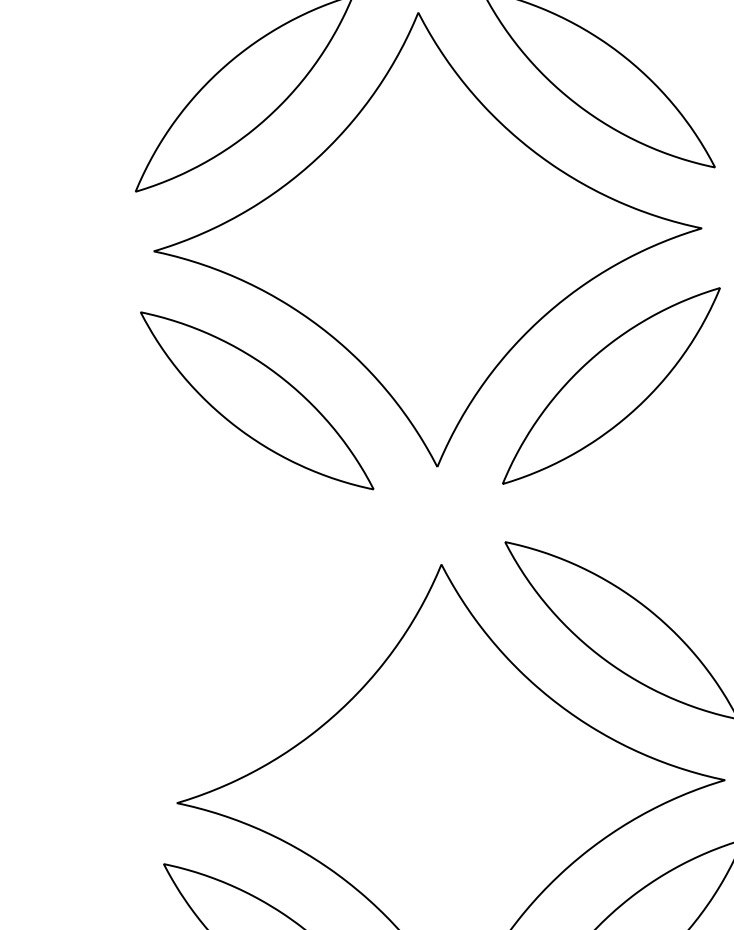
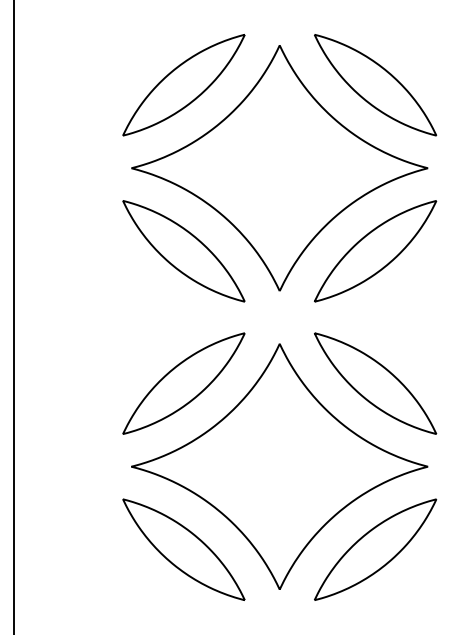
part: (266, 645) -> (183, 383), added

